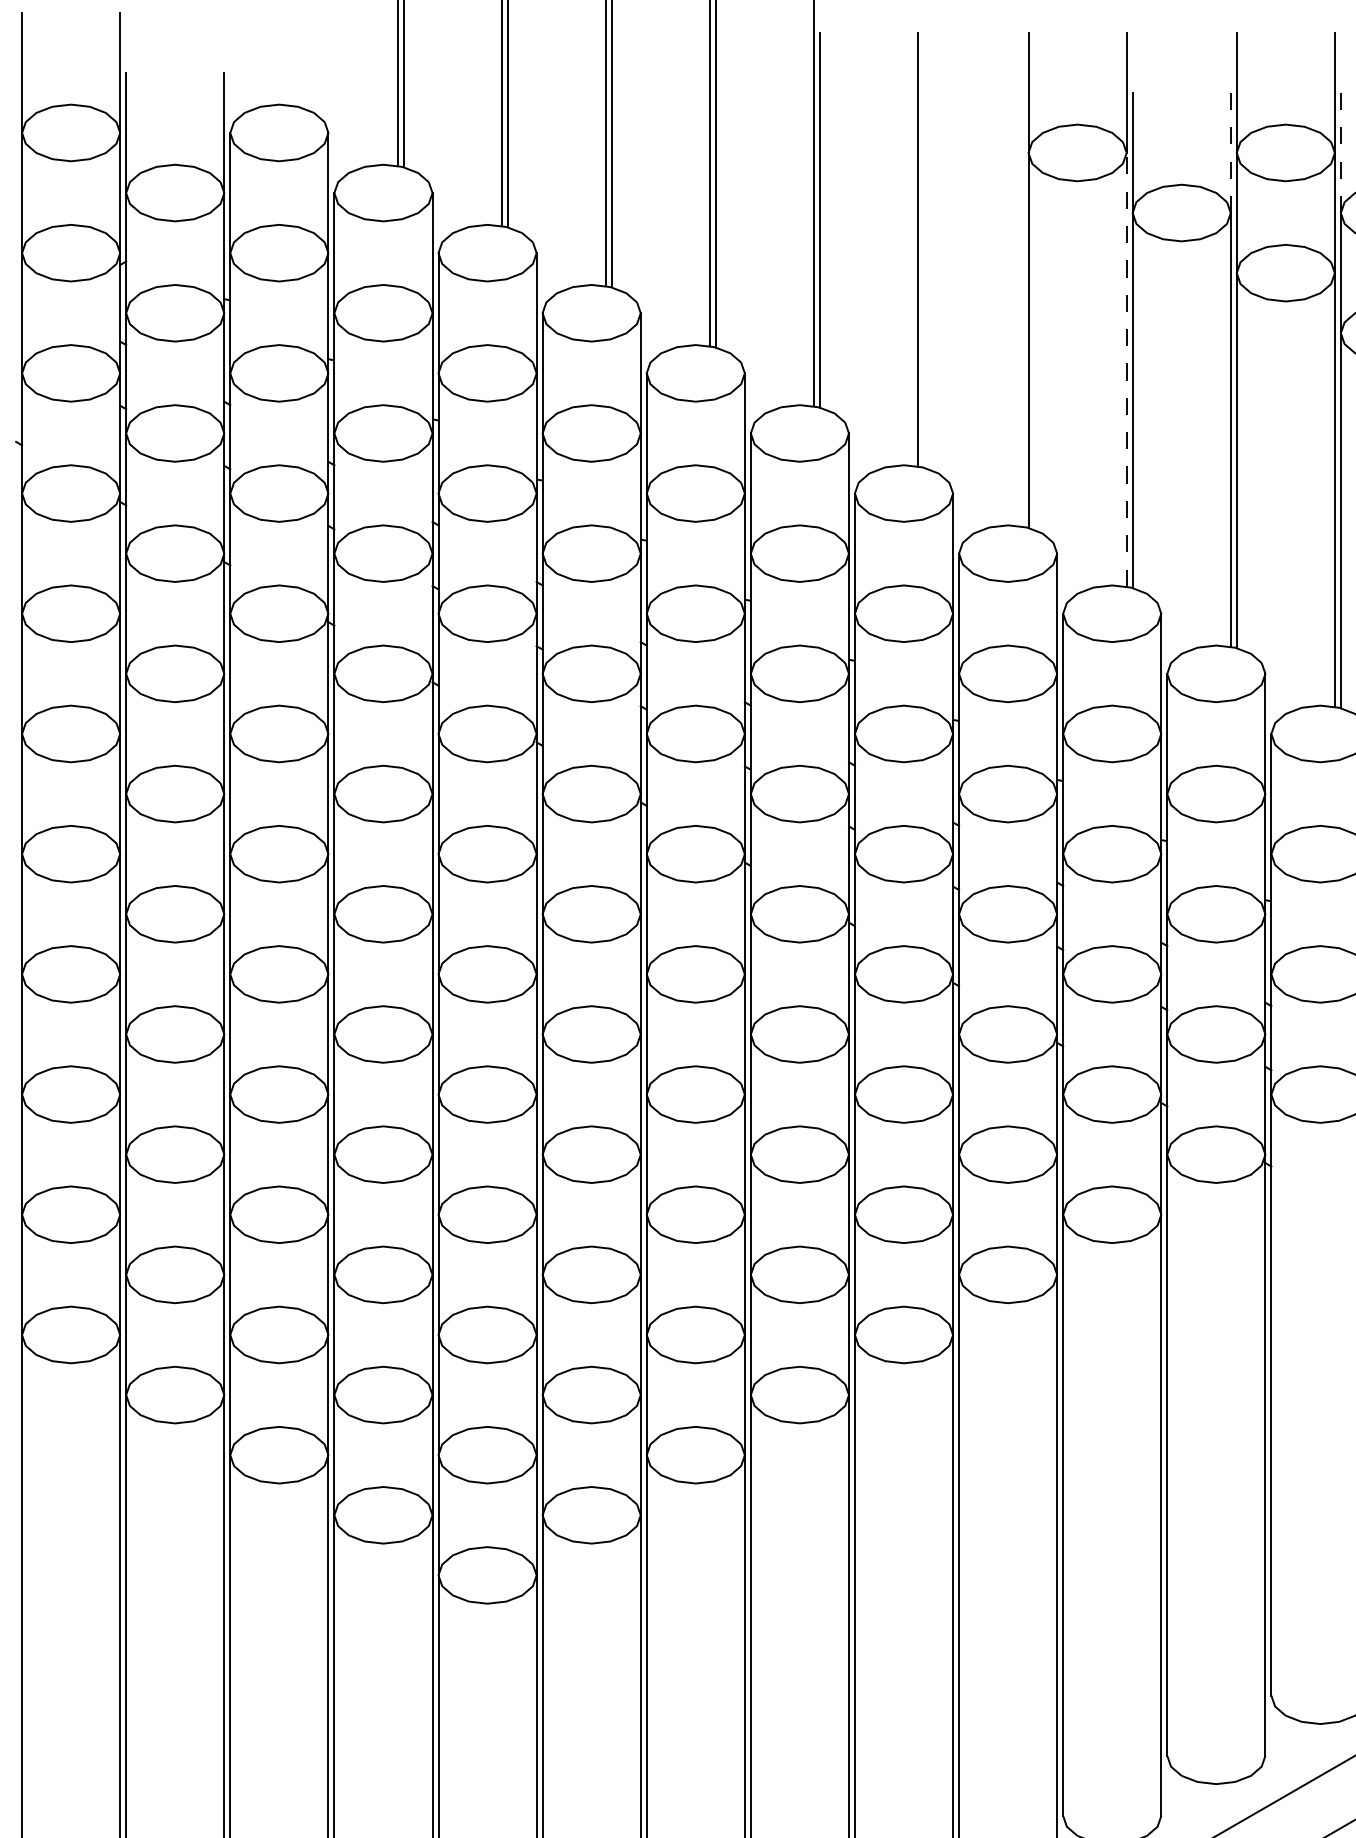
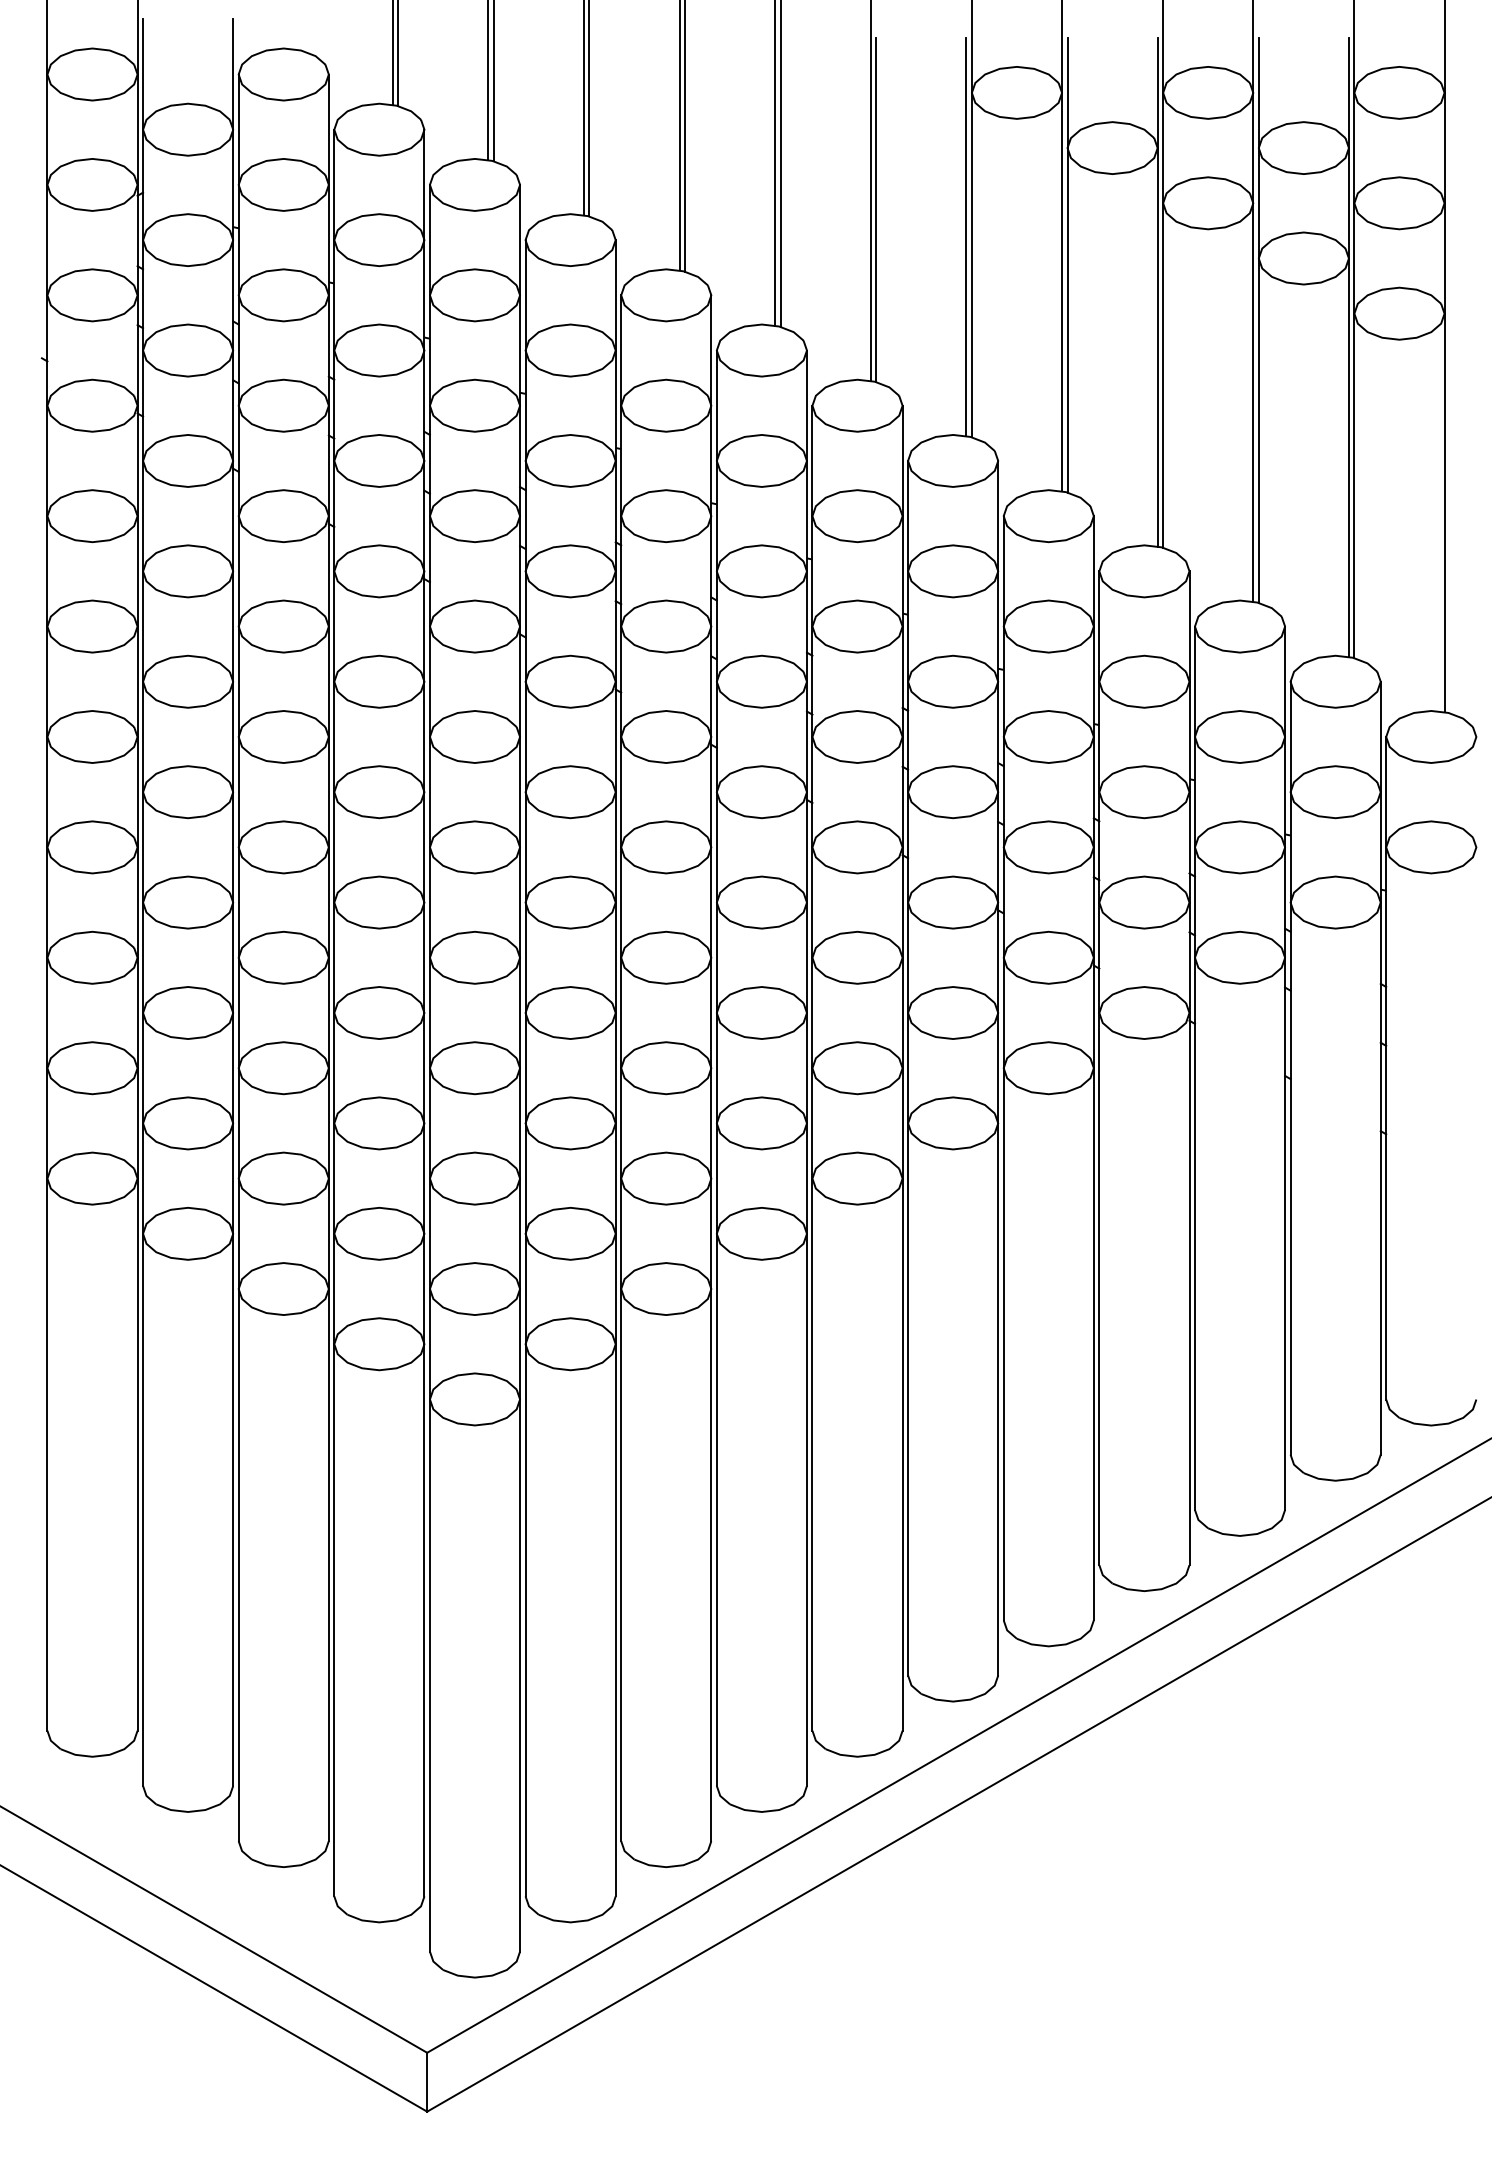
line: (1230, 152) -> (1157, 92), dashed -> solid
line: (1340, 153) -> (1258, 93), dashed -> solid
line: (924, 279) -> (876, 209), added
line: (1022, 309) -> (966, 236), added
line: (1127, 369) -> (1062, 291), dashed -> solid

